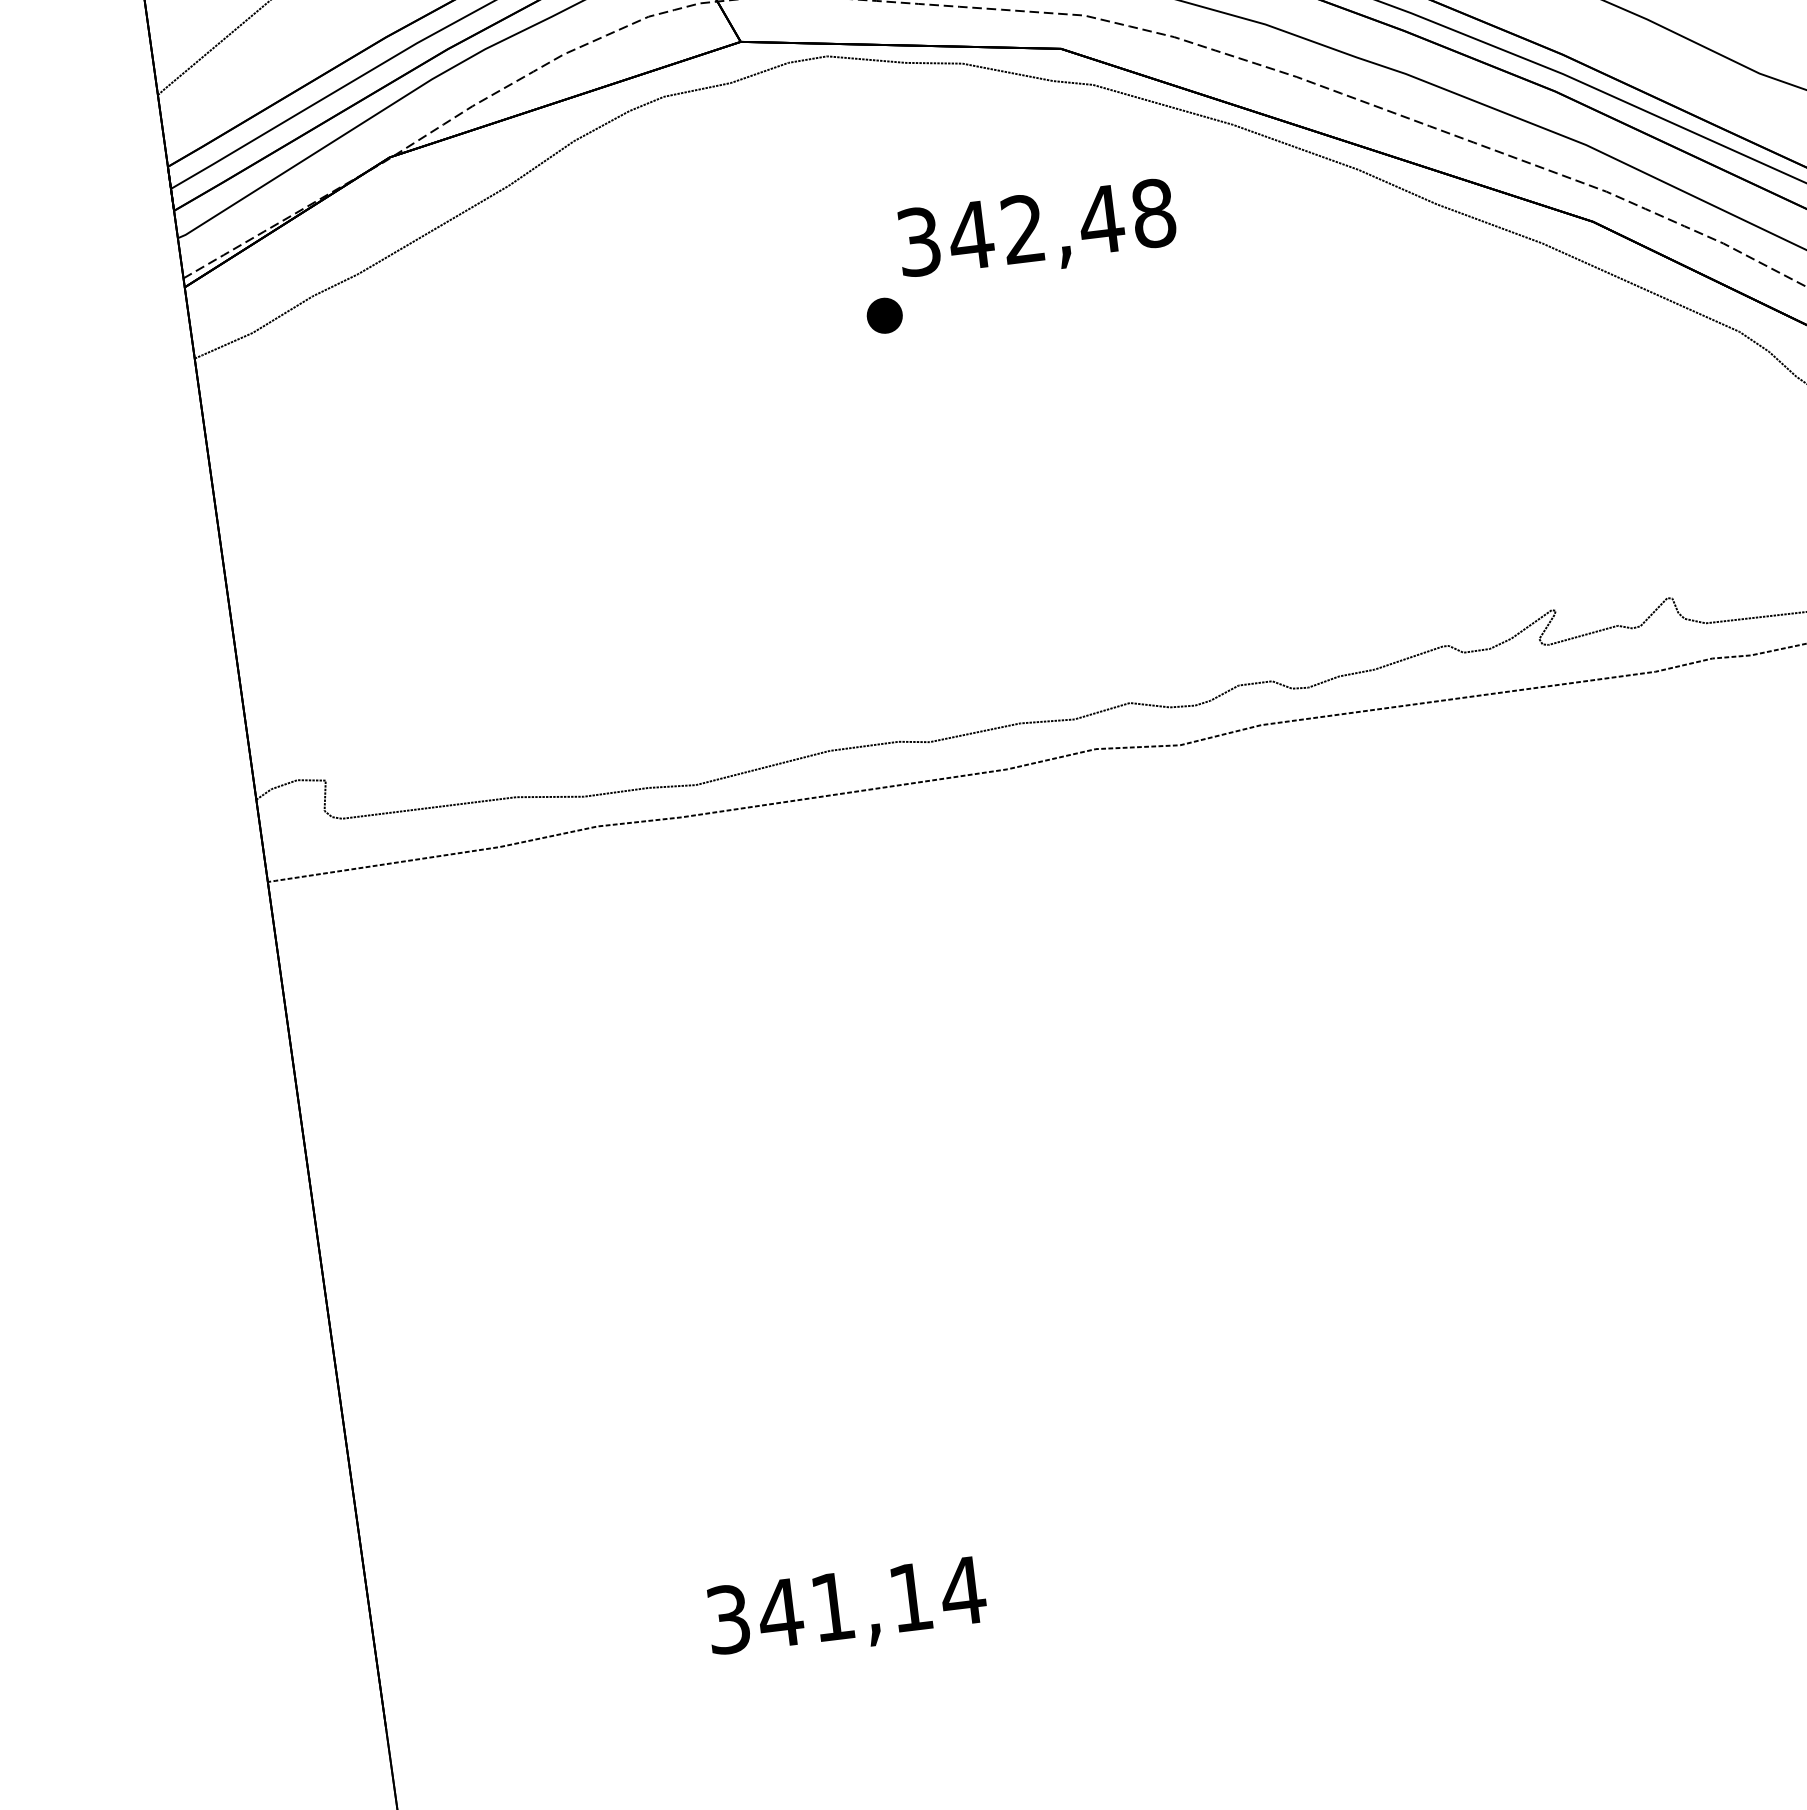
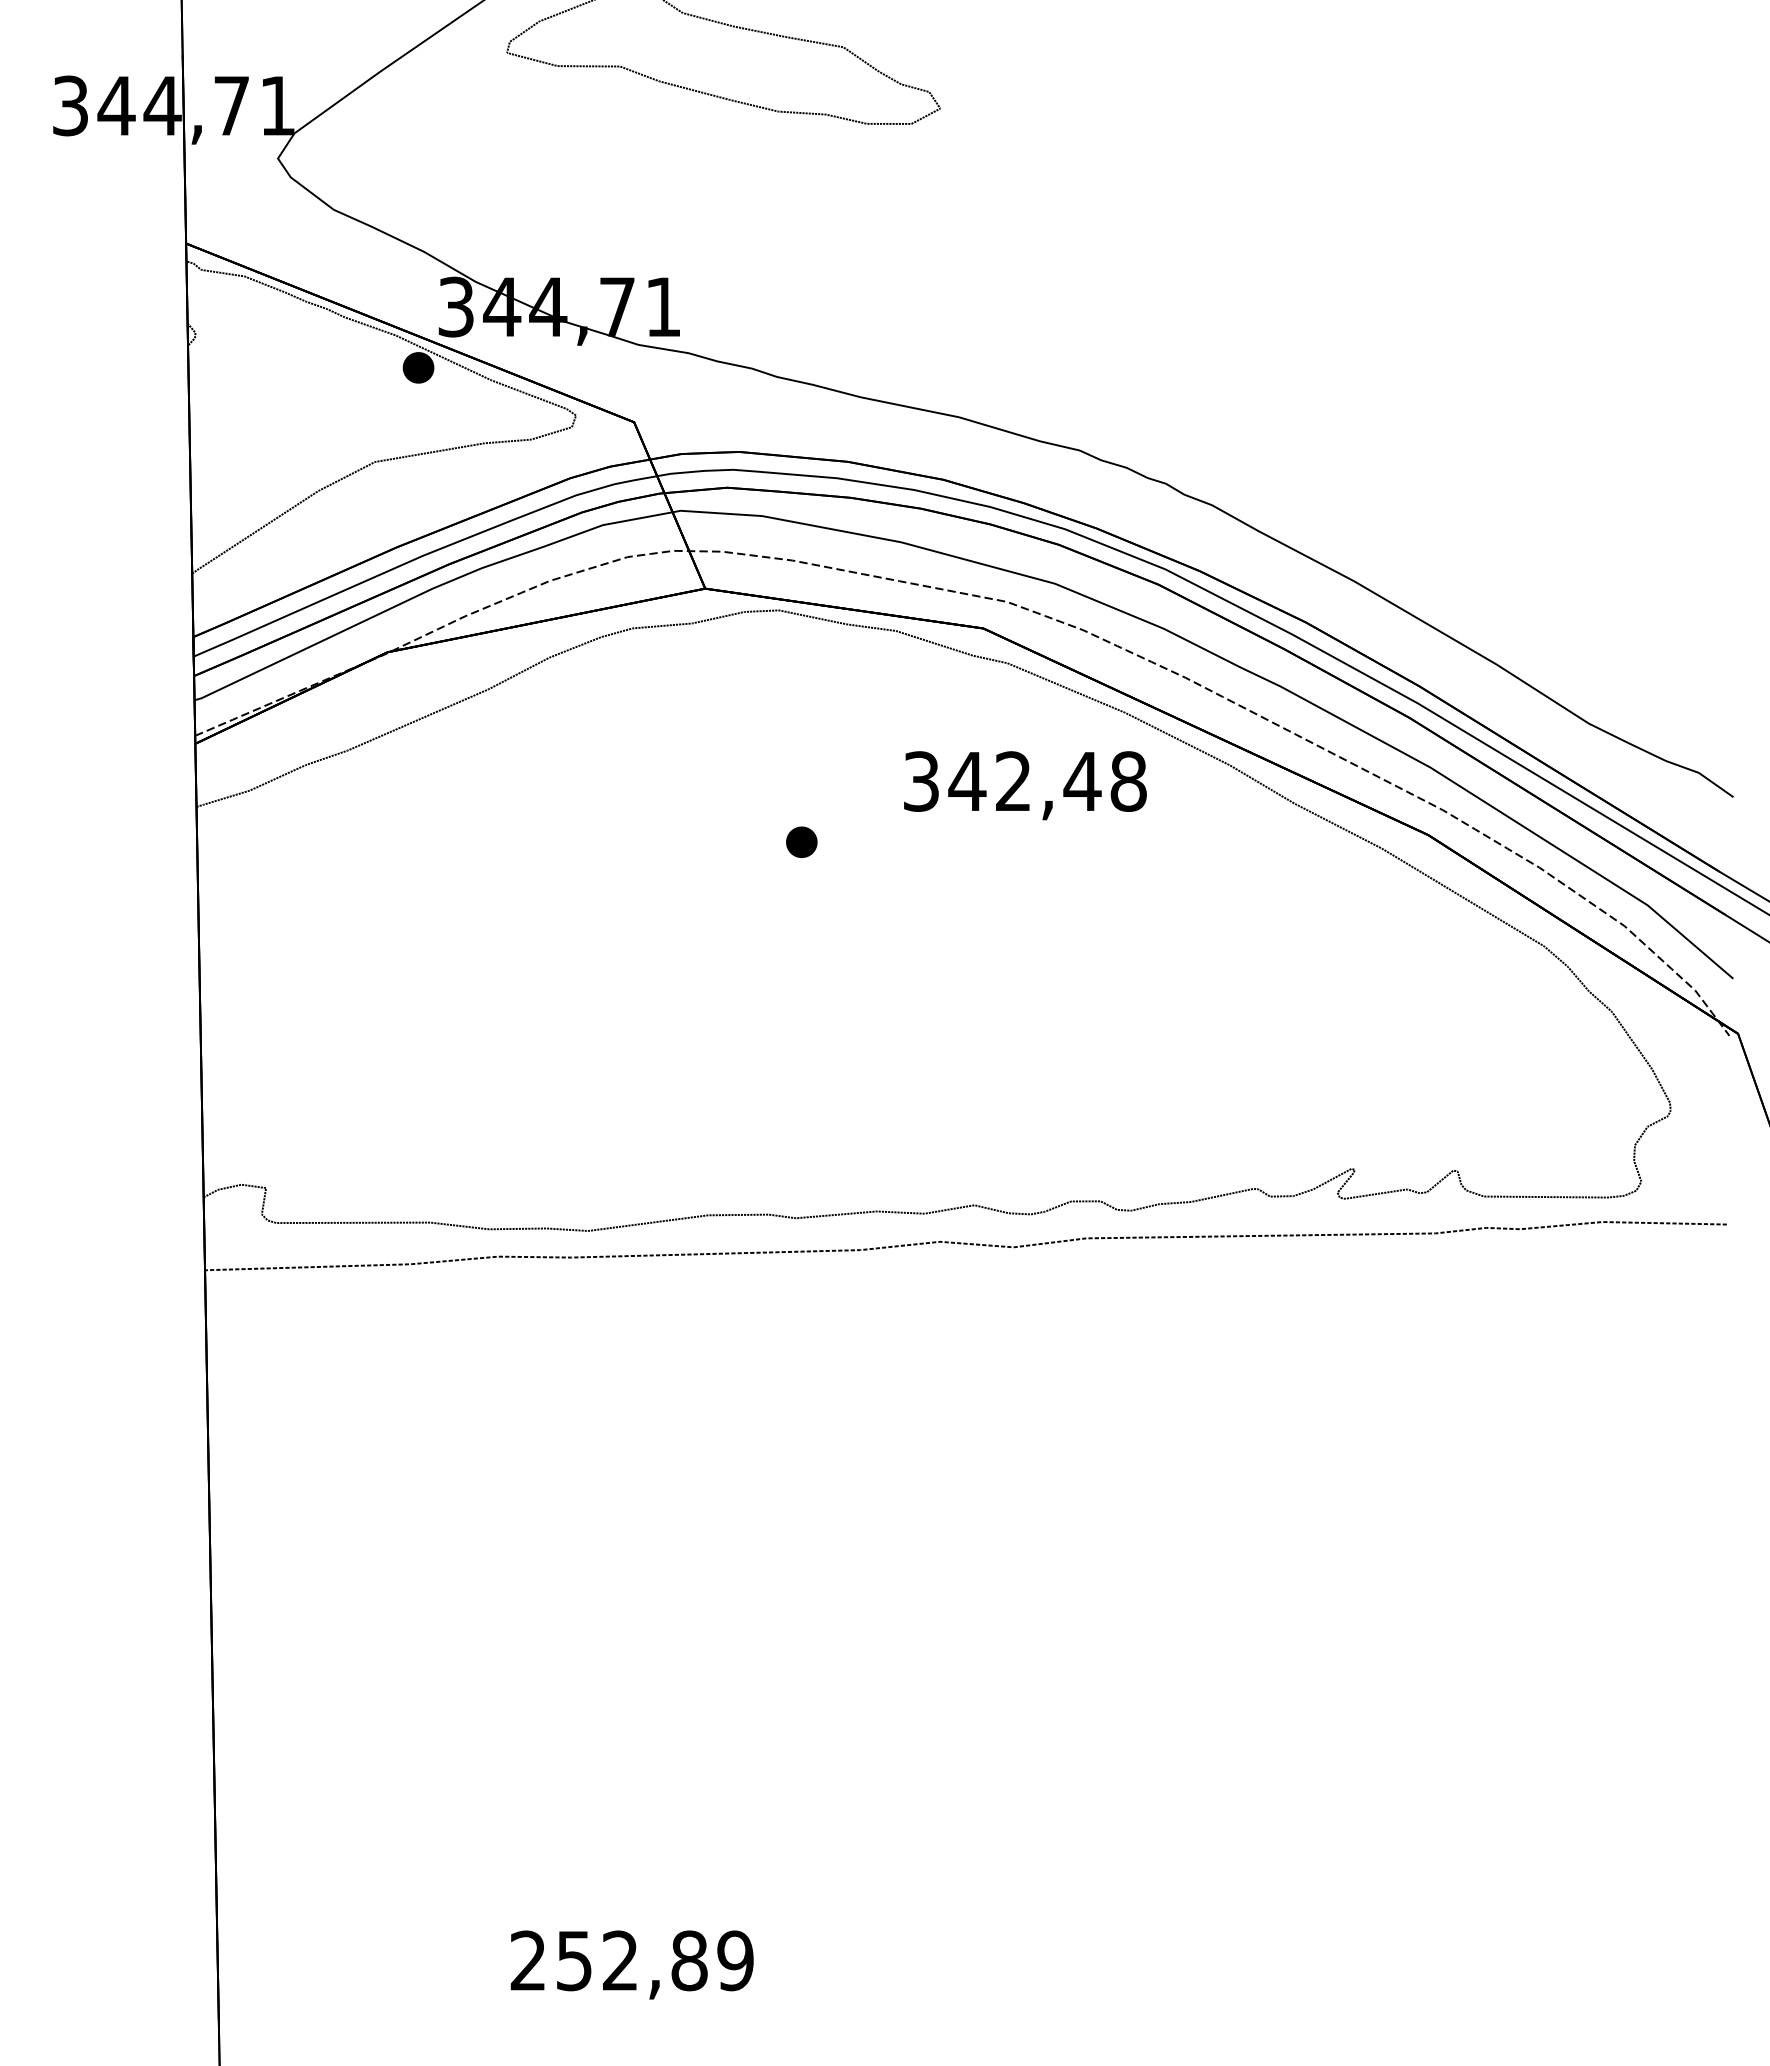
text: (1037, 232) -> (1025, 785), moved
text: (846, 1604) -> (632, 1960), 341,14 -> 252,89

